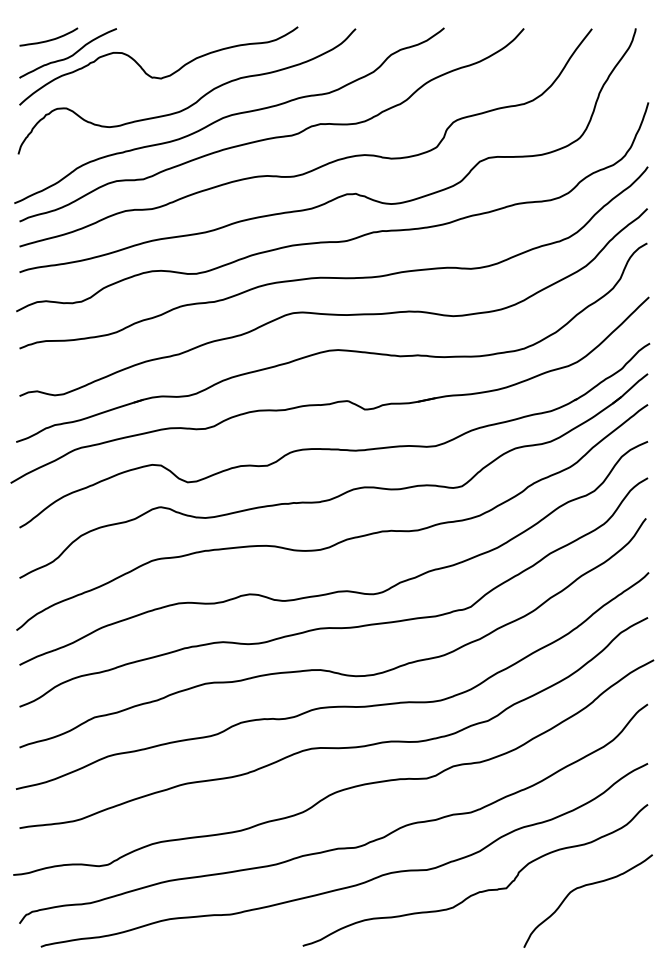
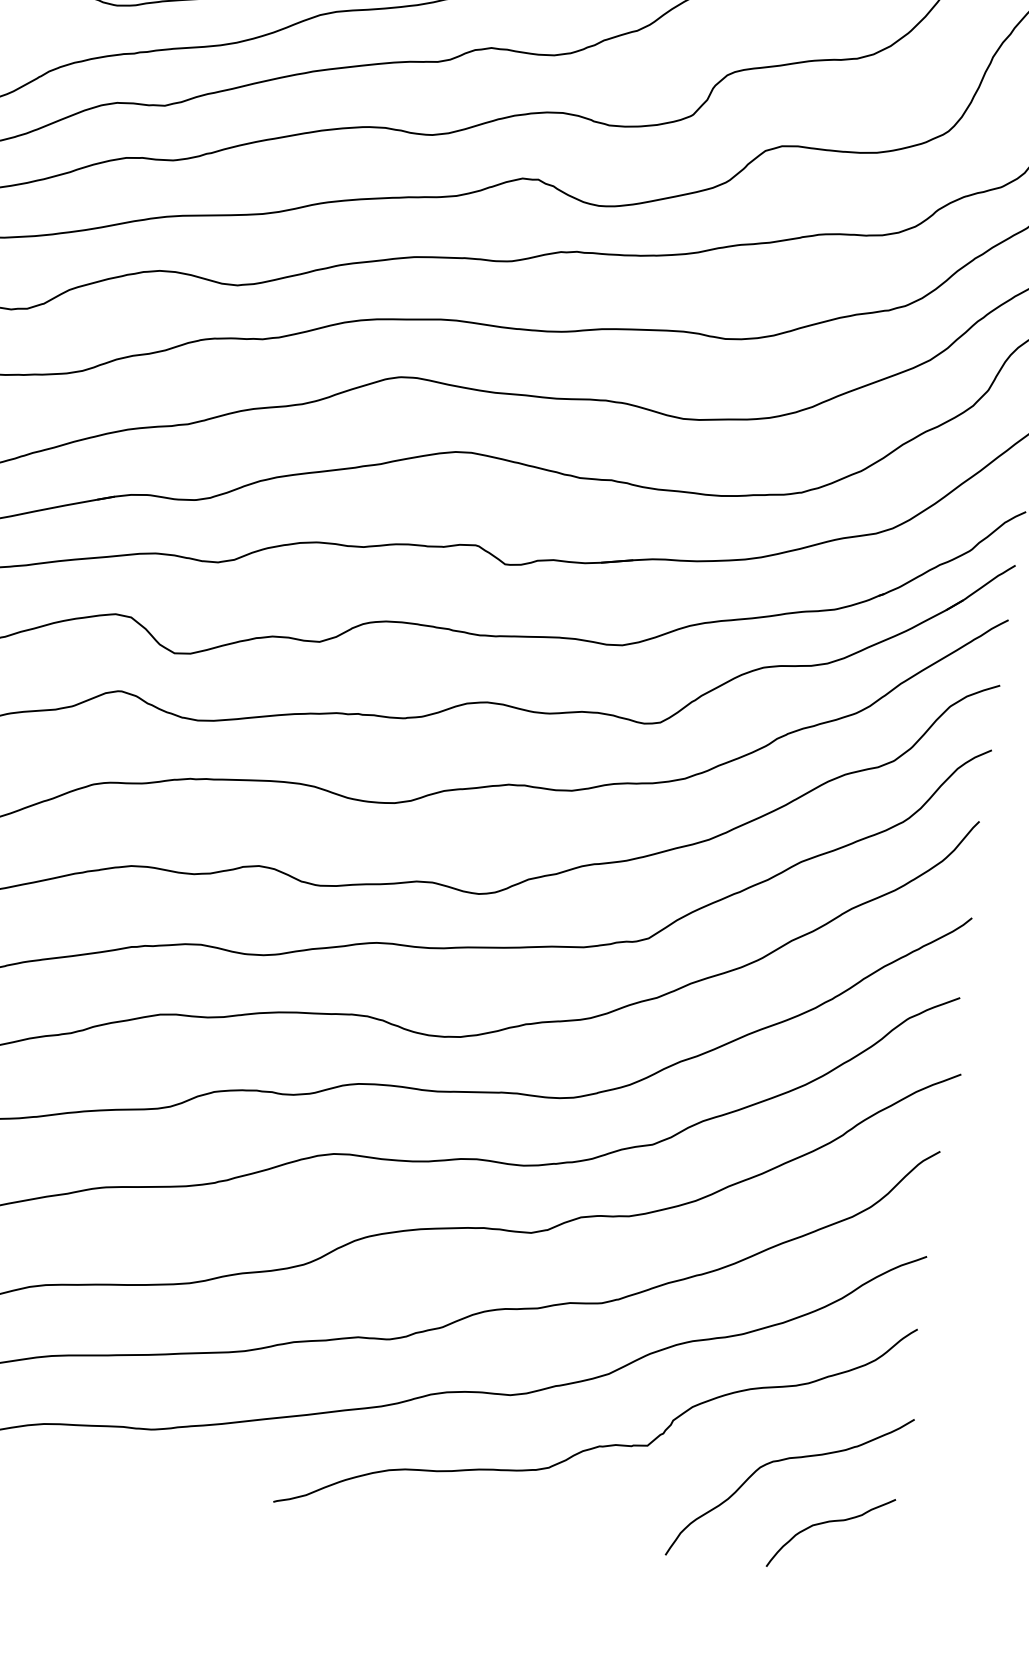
curve: (613, 918) -> (830, 1523), added

